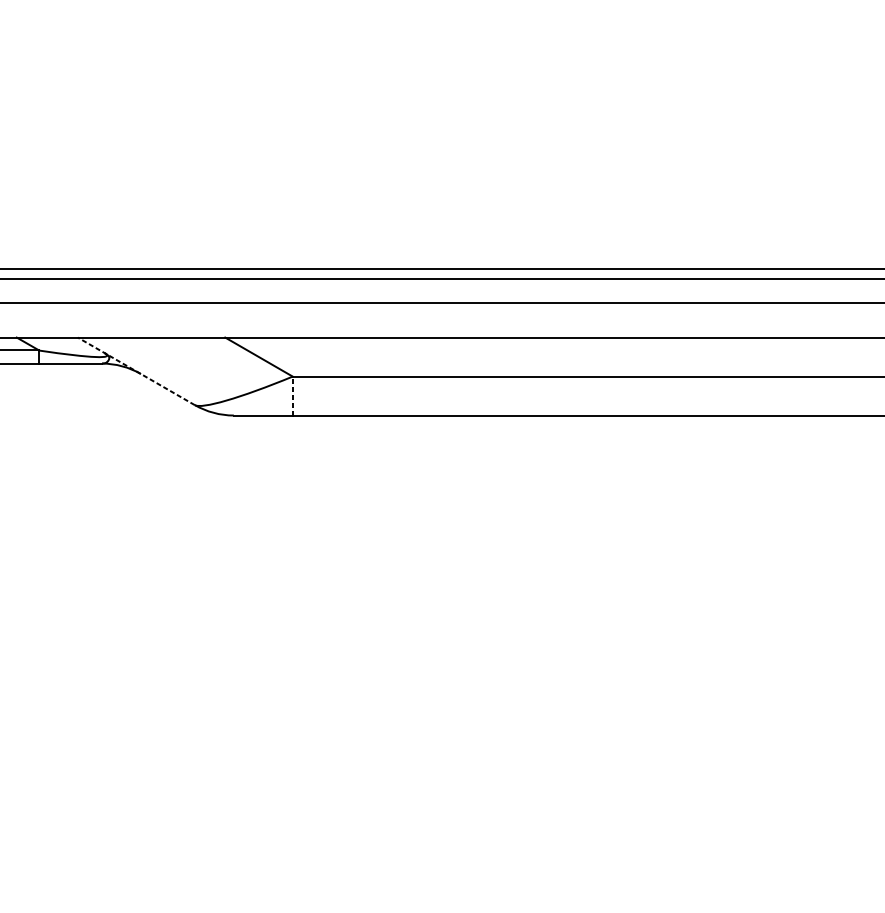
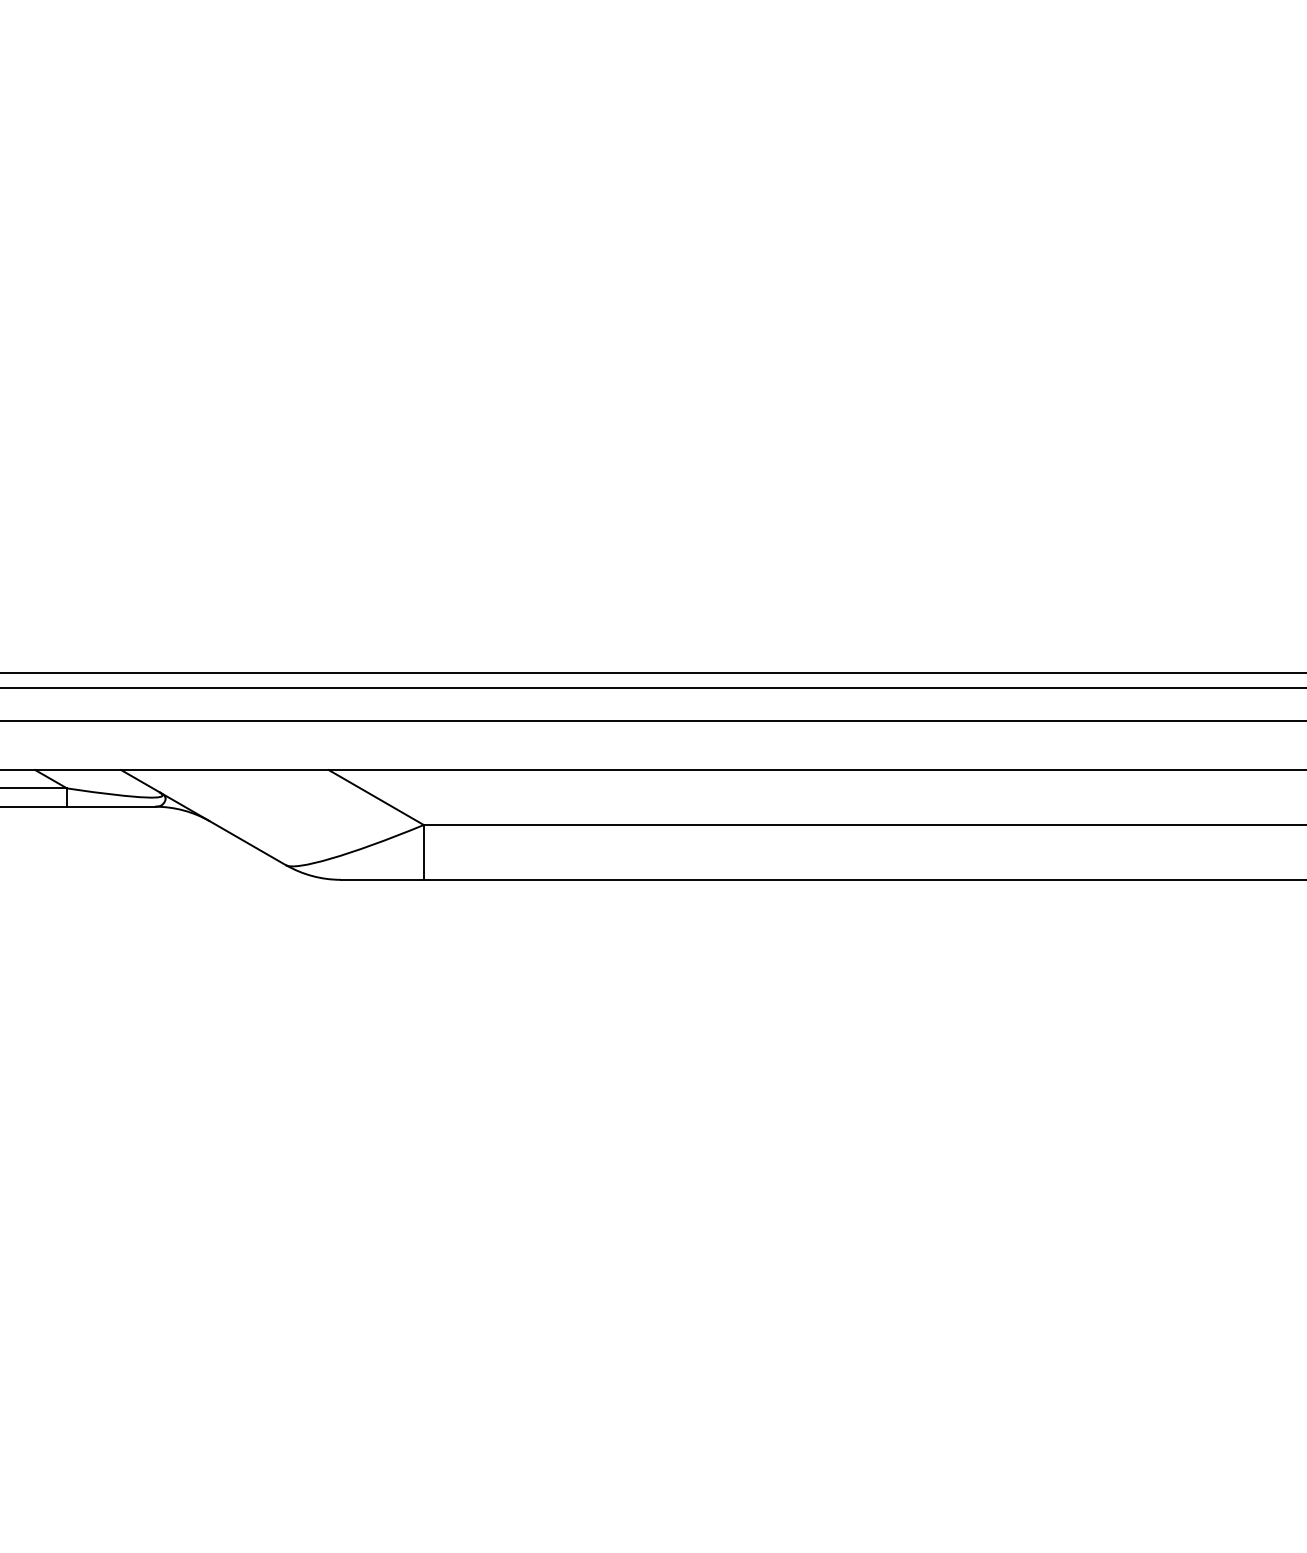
line: (136, 371) -> (203, 817), dashed -> solid
line: (292, 395) -> (423, 851), dashed -> solid

